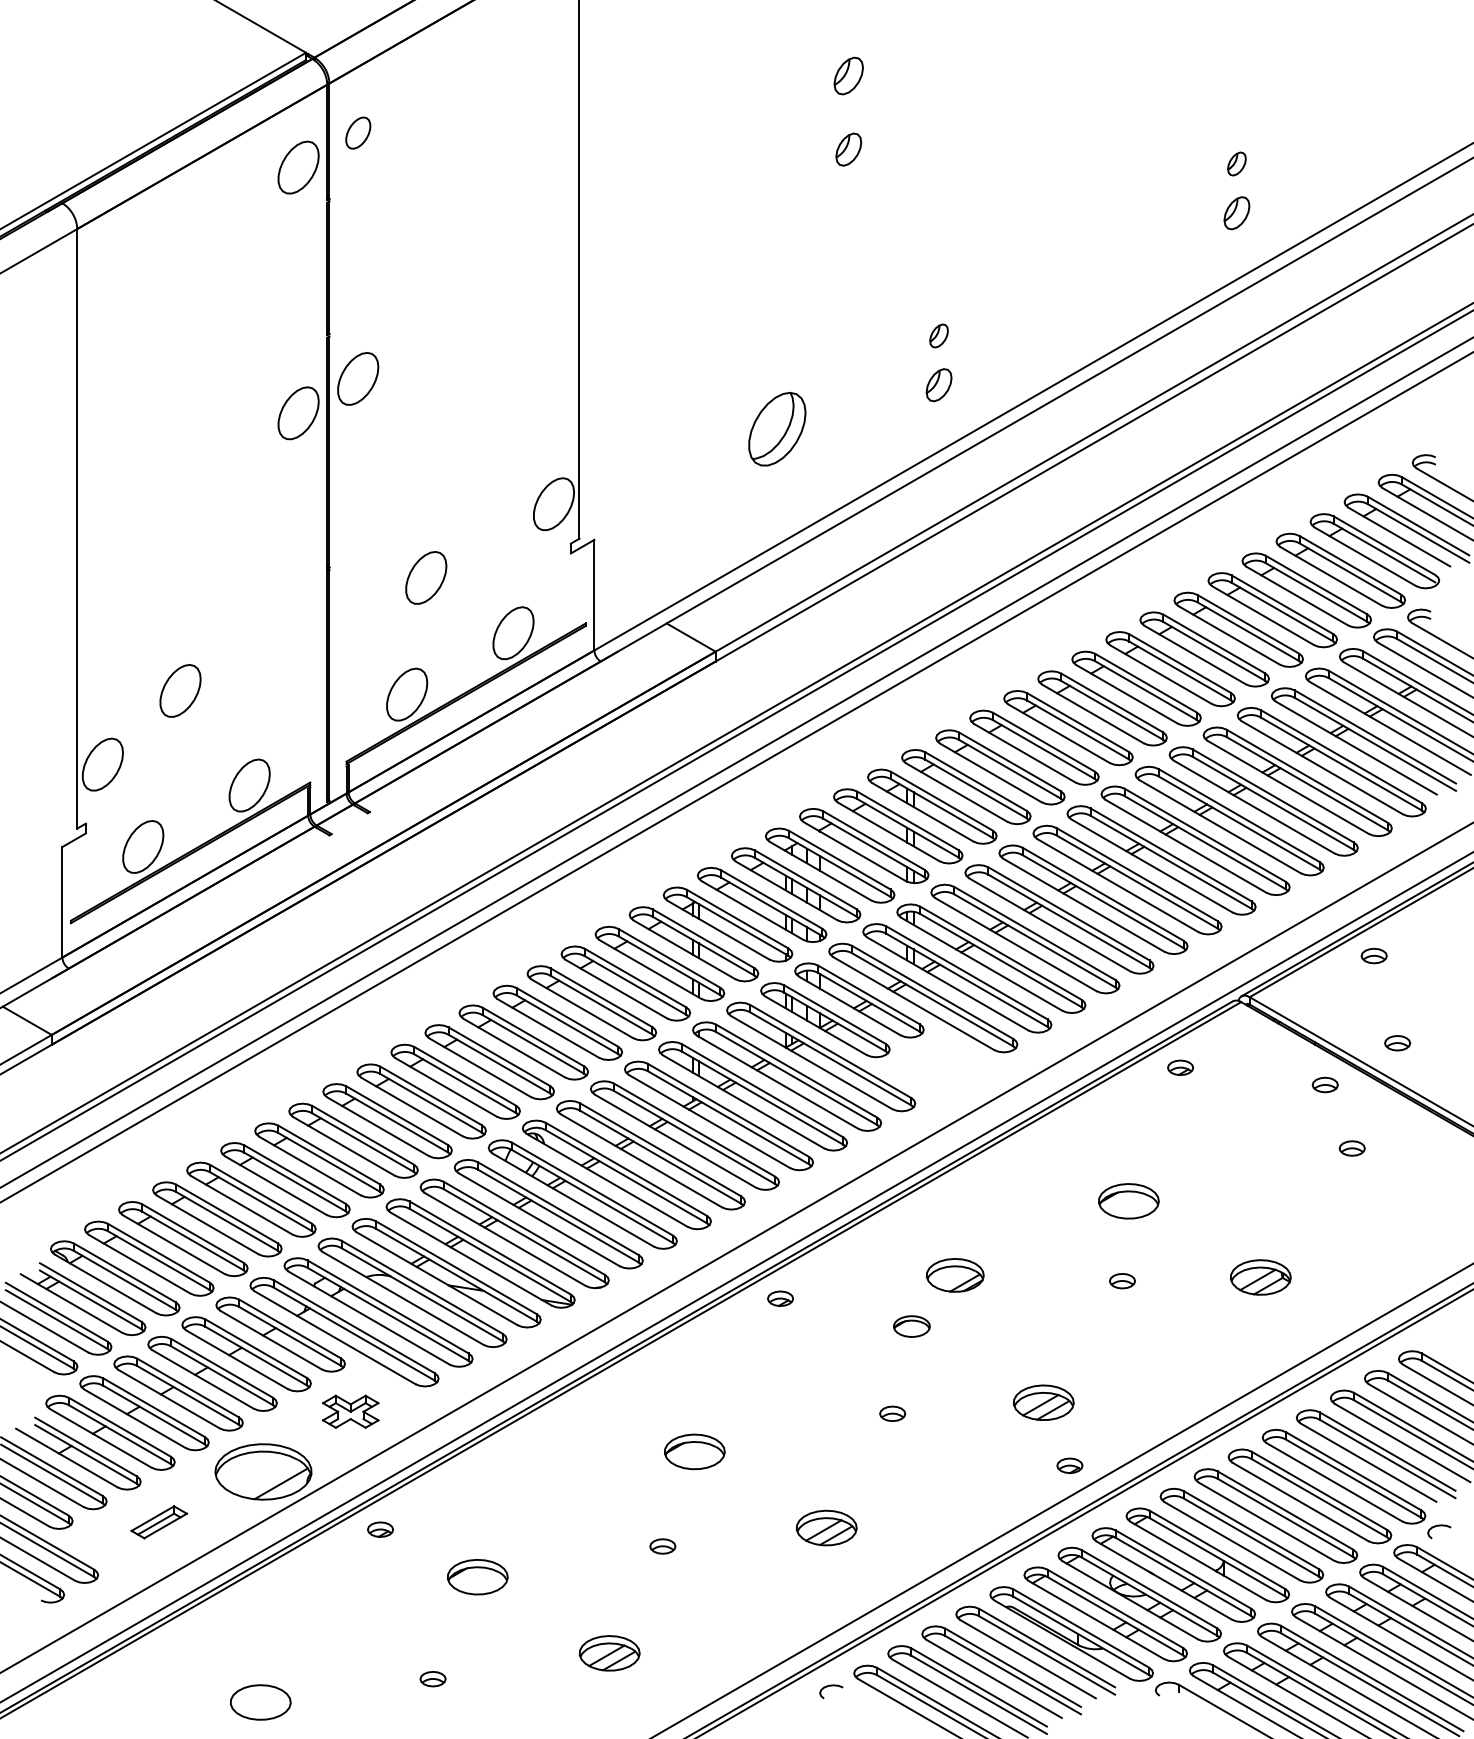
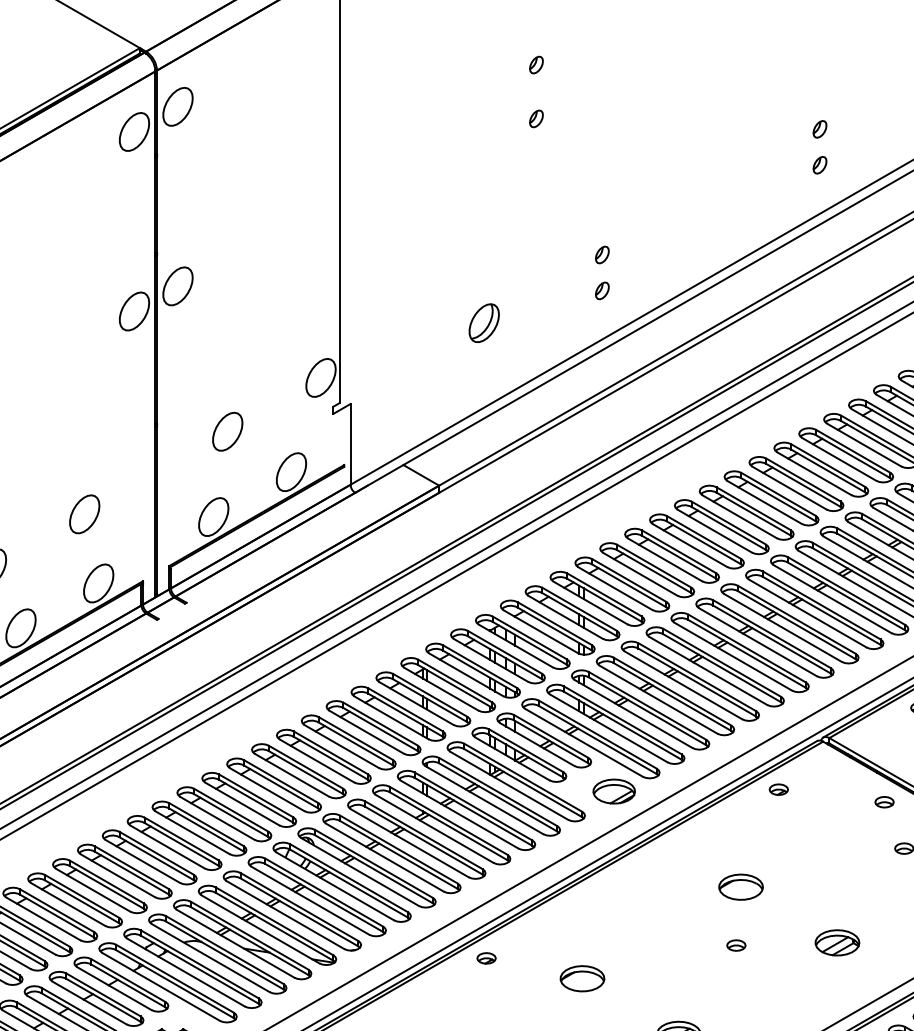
part: (848, 75) -> (536, 64), size x0.62
part: (358, 132) -> (178, 106), size x1.67
part: (848, 149) -> (536, 118), size x0.71
part: (1236, 212) -> (819, 164), size x0.71
part: (938, 384) -> (601, 290), size x0.71
part: (777, 429) -> (484, 323), size x0.71
part: (180, 690) -> (84, 514), moved
part: (955, 1275) -> (614, 791), moved
part: (911, 1326) -> (582, 978), size x1.67

